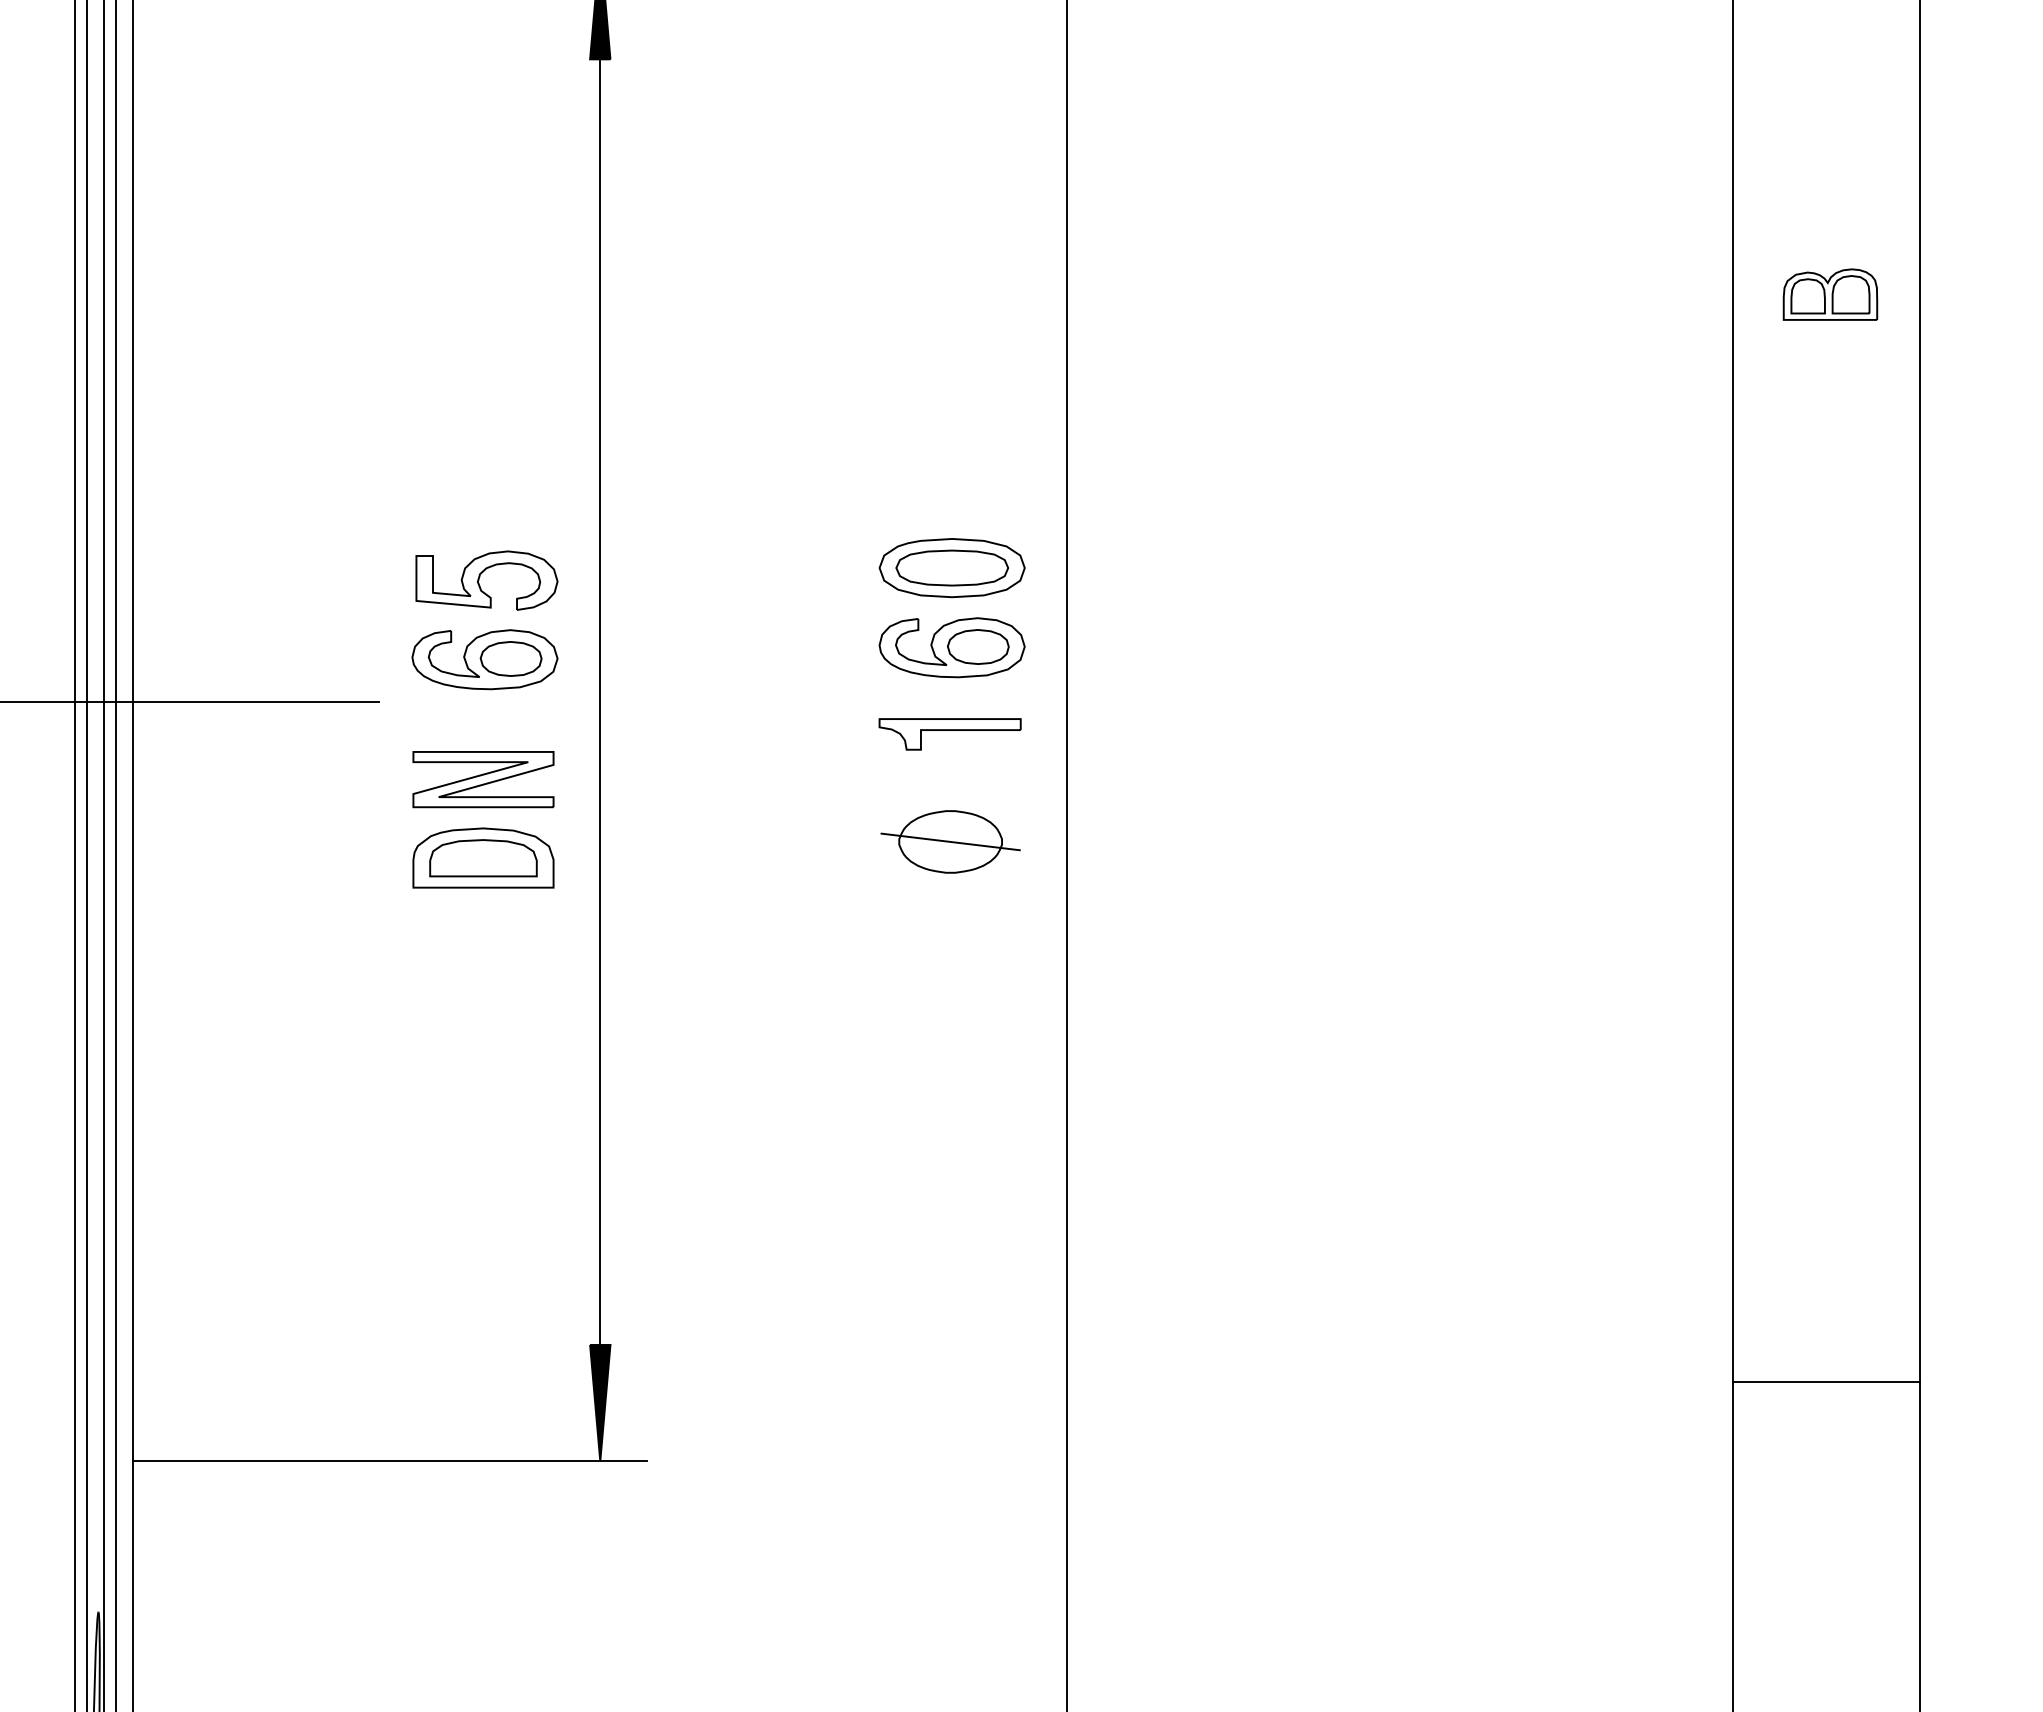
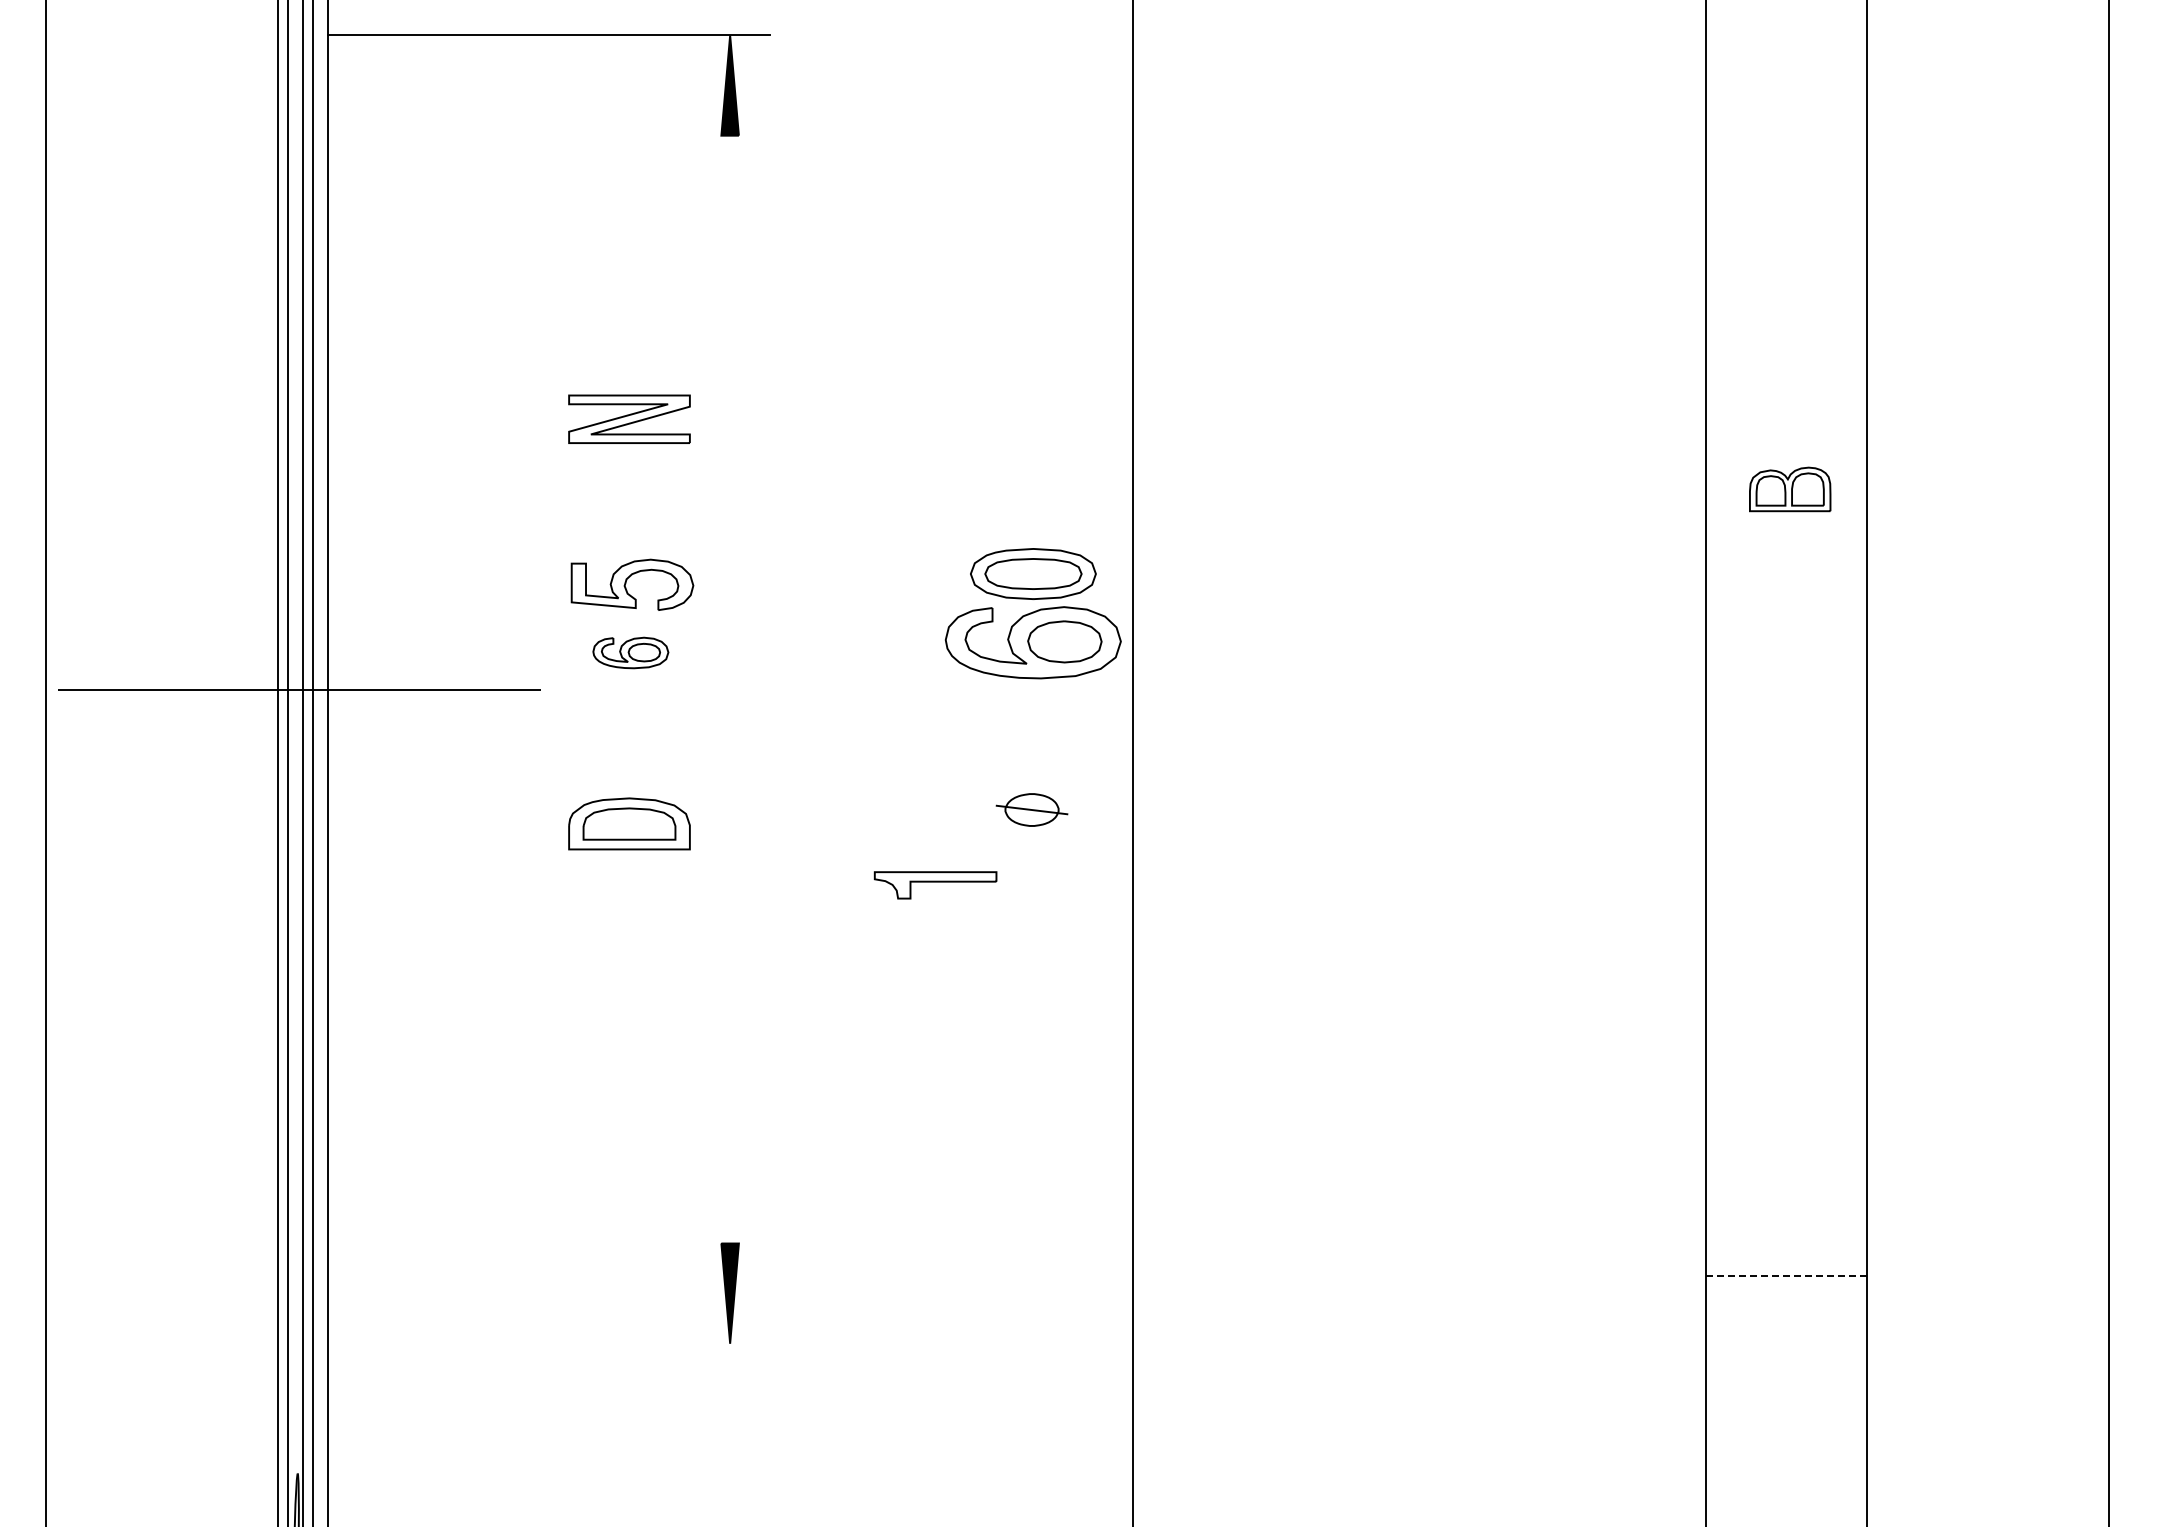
part: (1830, 294) -> (1790, 489), moved
part: (952, 647) -> (1033, 642), size x1.4
part: (484, 659) -> (630, 652), size x0.6
line: (600, 702) -> (730, 689), removed
part: (950, 734) -> (935, 885), moved
part: (483, 778) -> (629, 418), moved
part: (950, 841) -> (1031, 809), size x0.6
line: (1826, 1382) -> (1786, 1275), solid -> dashed
line: (389, 1461) -> (548, 1343), removed

